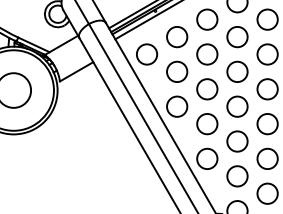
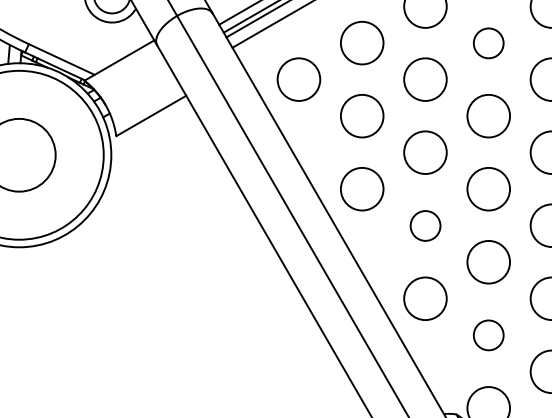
circle: (237, 37) -> (488, 43), size x0.7
circle: (207, 124) -> (425, 226), size x0.7
circle: (237, 176) -> (488, 335), size x0.7

